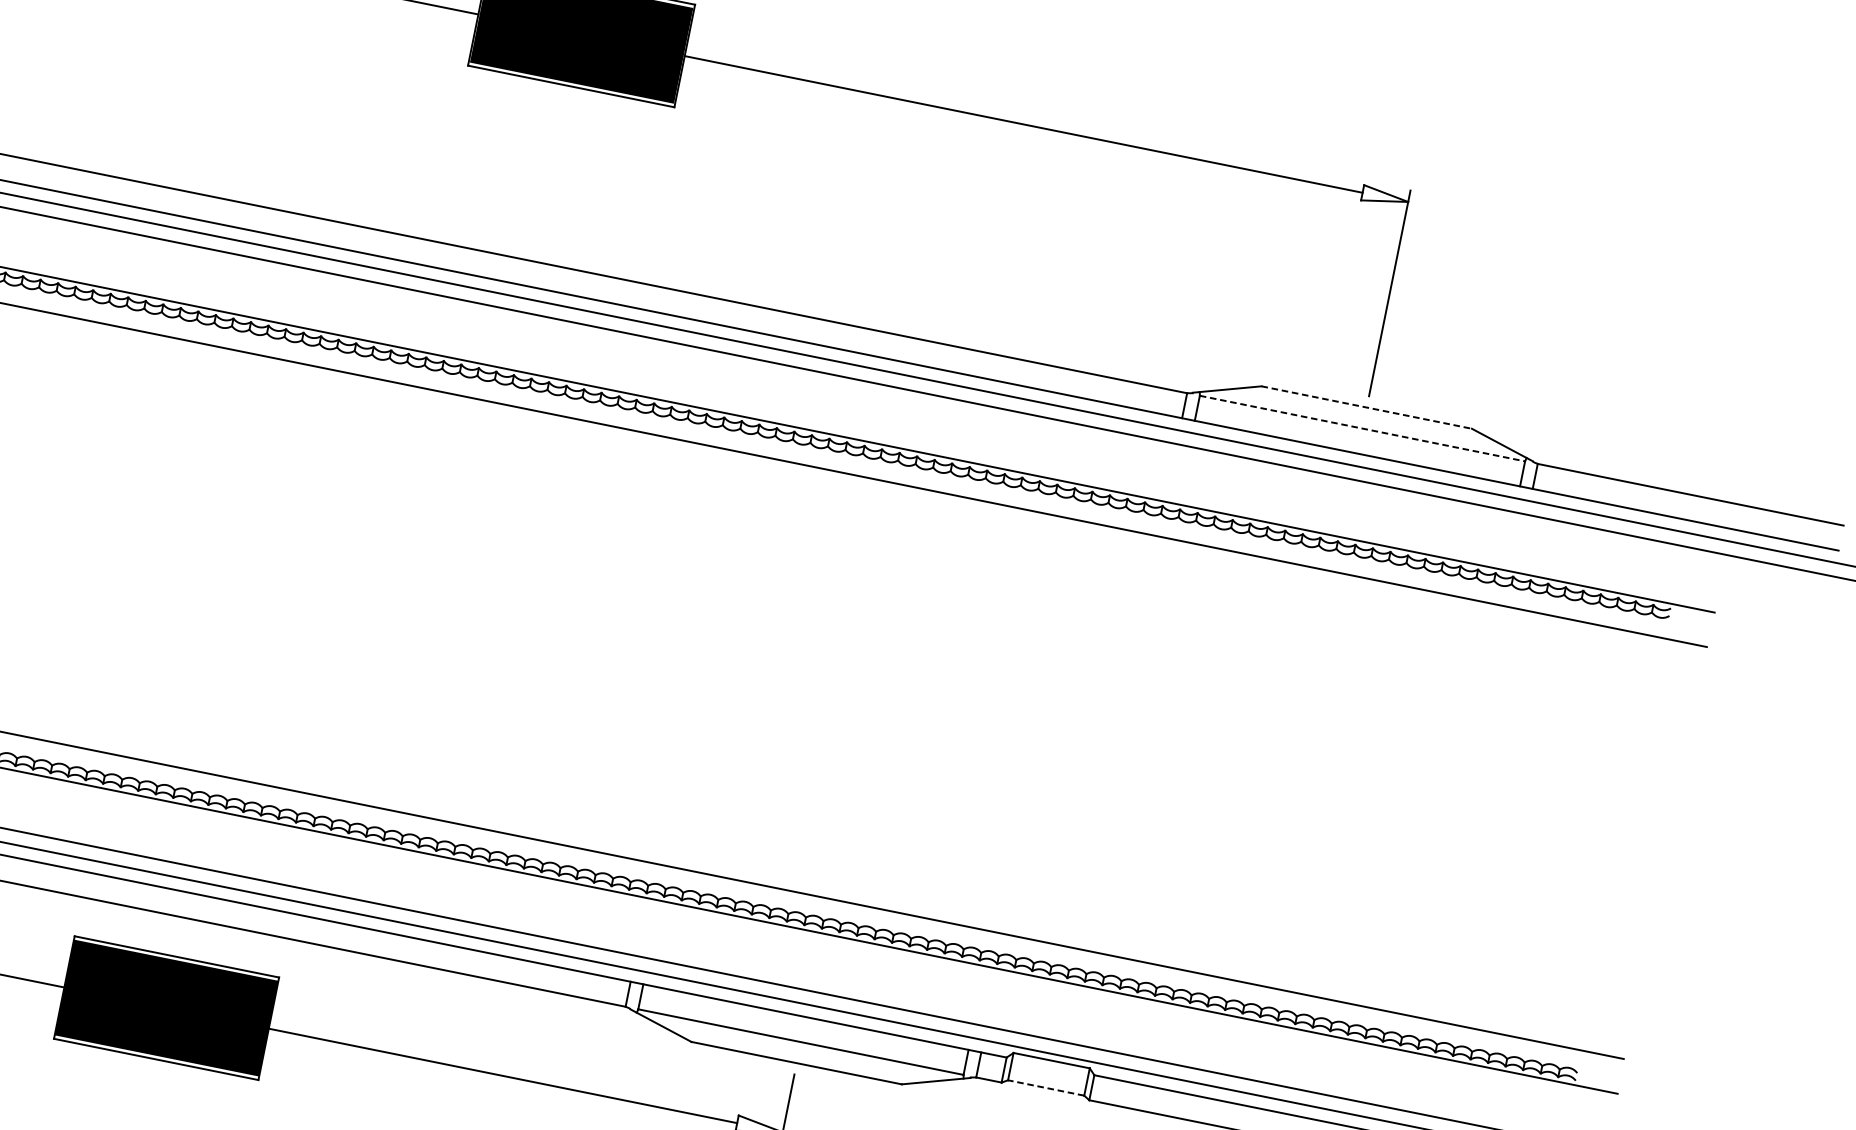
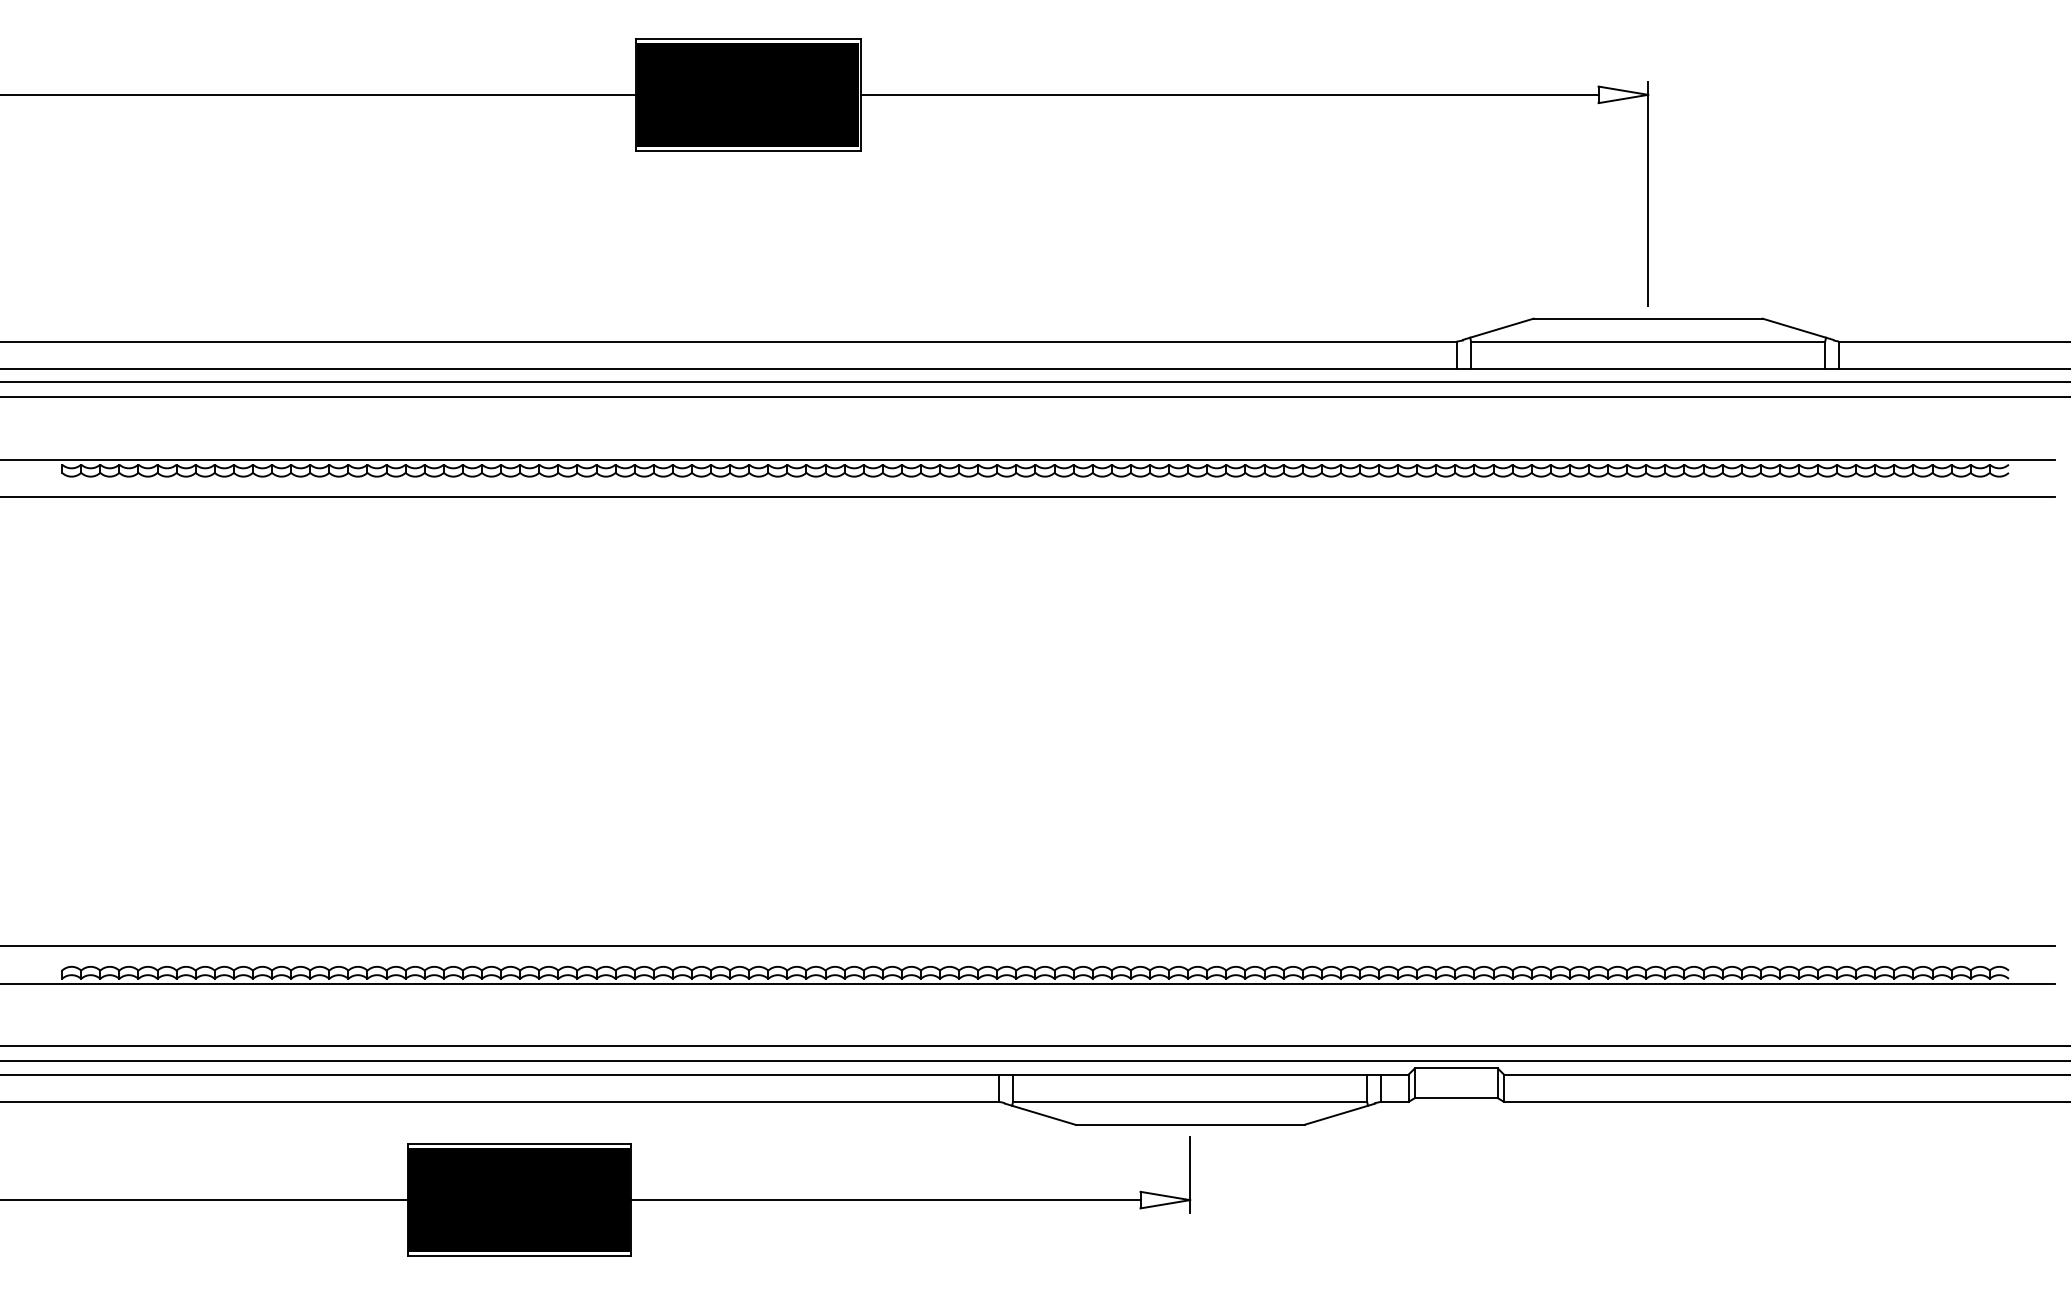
line: (1367, 407) -> (1648, 318), dashed -> solid
line: (1362, 428) -> (1648, 341), dashed -> solid
line: (1045, 1088) -> (1455, 1098), dashed -> solid

